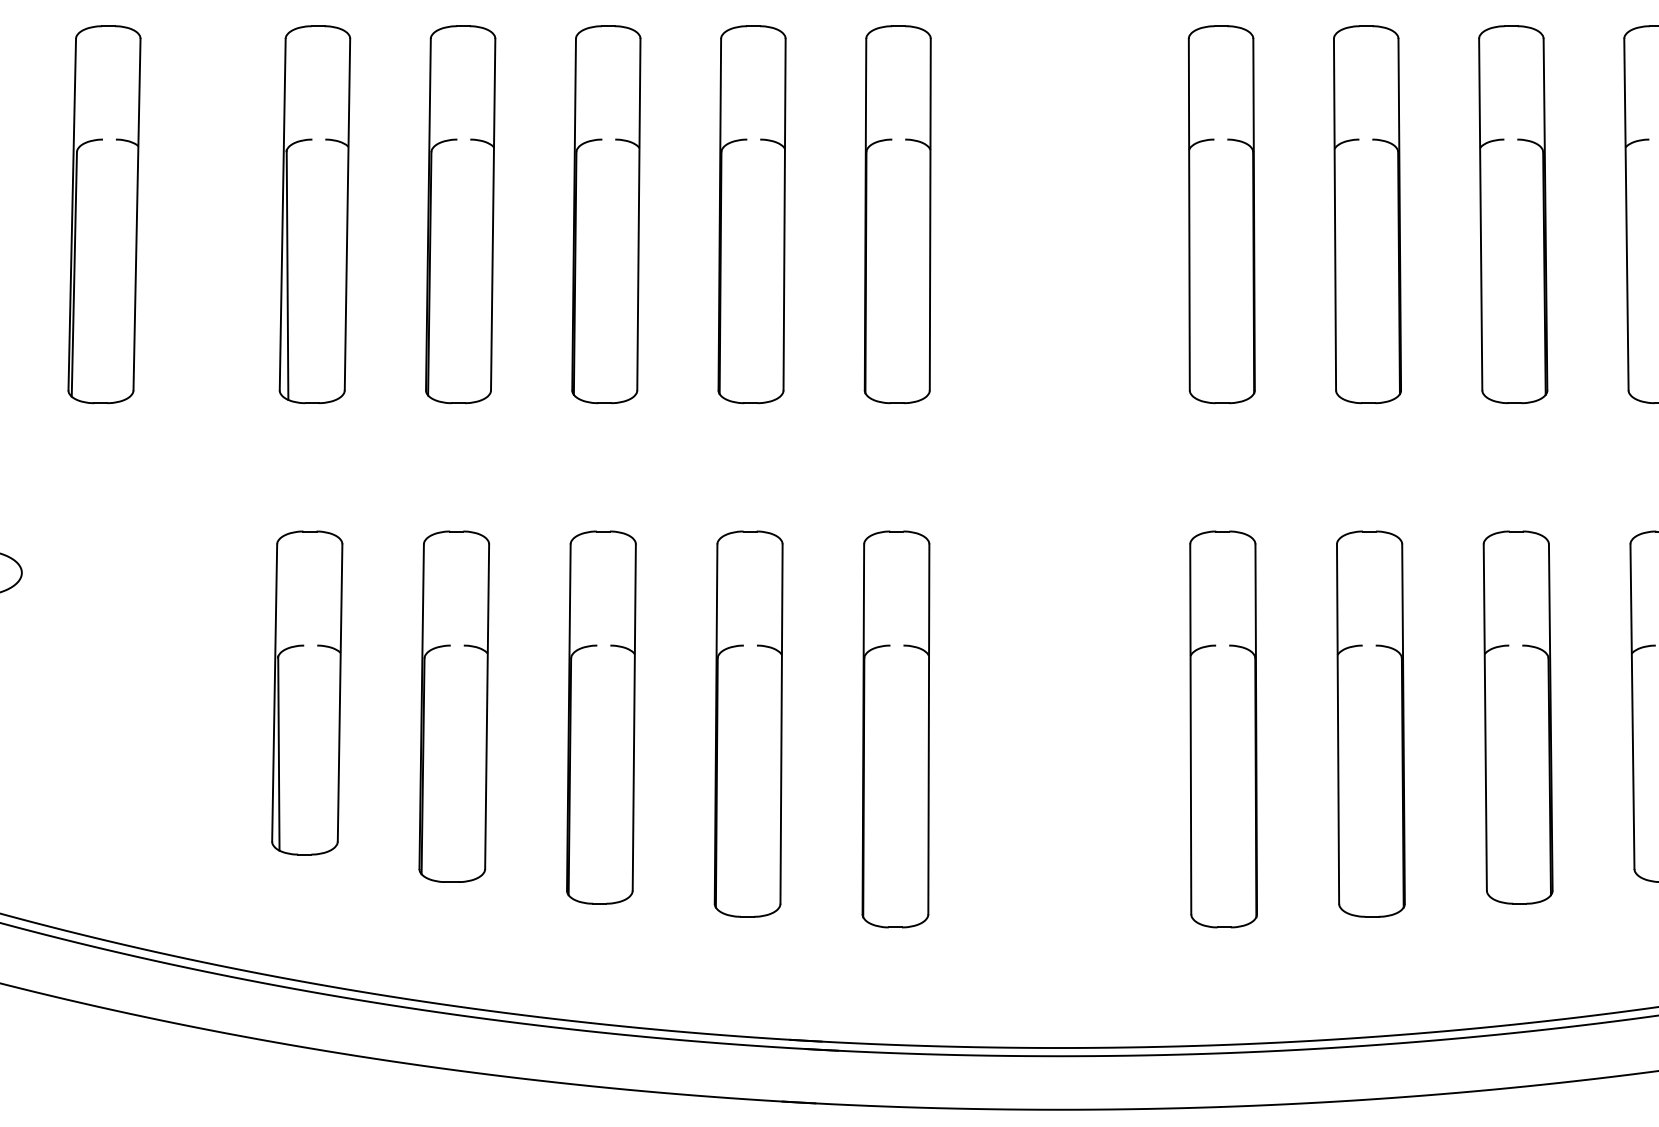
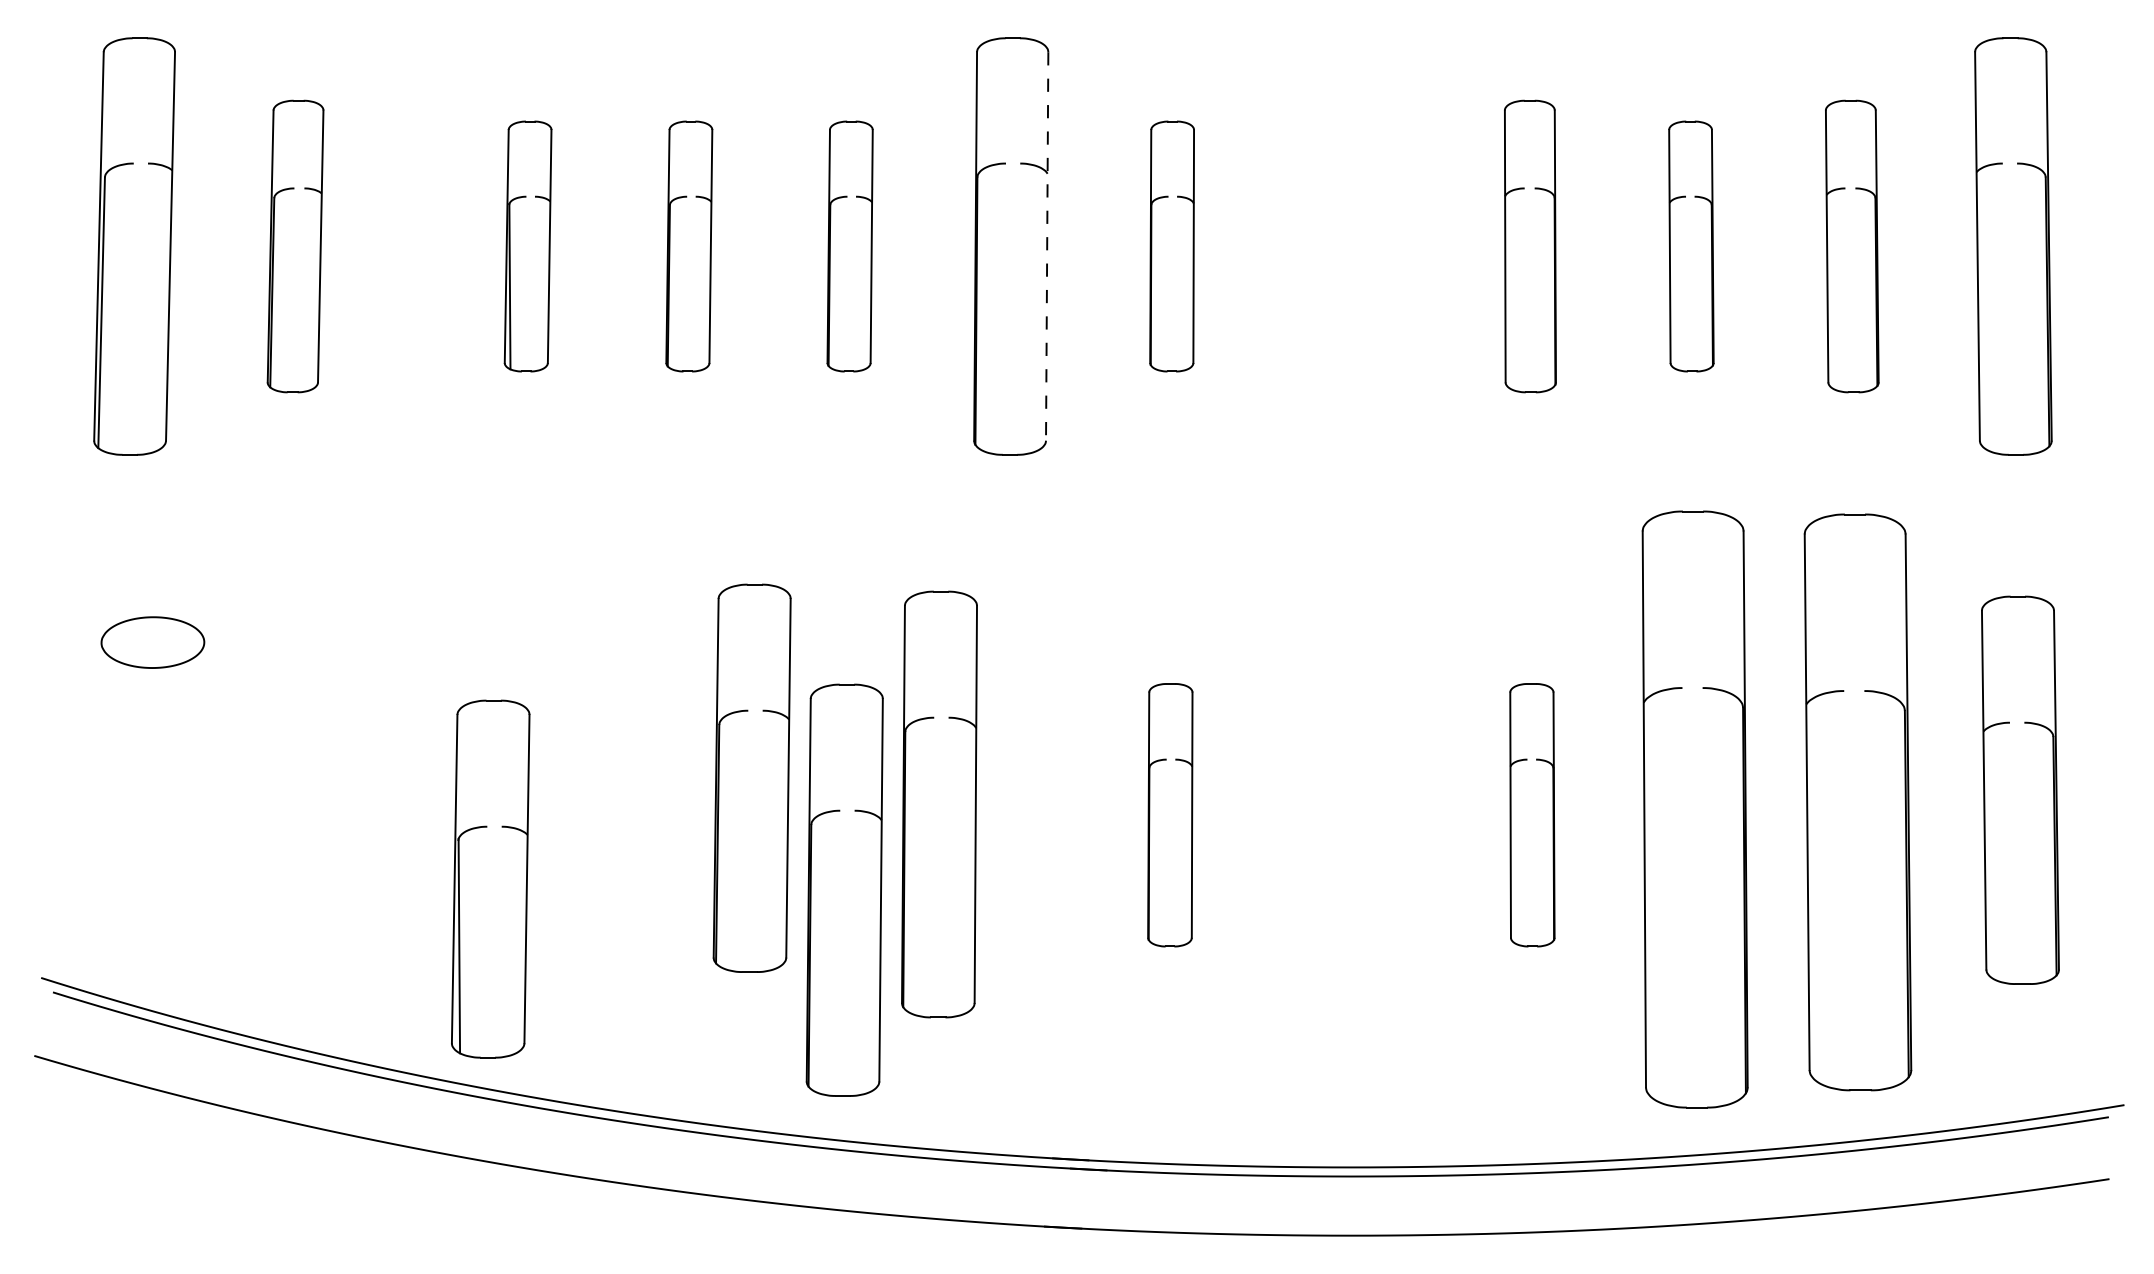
part: (104, 214) -> (295, 246), size x0.7
part: (314, 214) -> (527, 246), size x0.6
part: (460, 214) -> (689, 246), size x0.6
part: (605, 214) -> (849, 246), size x0.6
line: (784, 214) -> (1047, 246), solid -> dashed
part: (897, 214) -> (1171, 246), size x0.6
part: (1221, 214) -> (1530, 246), size x0.7
part: (1367, 214) -> (1691, 246), size x0.6
part: (1512, 214) -> (1851, 246), size x0.7
part: (307, 692) -> (490, 878), moved
part: (453, 706) -> (751, 777), moved
part: (601, 716) -> (844, 889), moved
part: (1517, 716) -> (1857, 801), size x1.4
part: (748, 724) -> (939, 804), moved
part: (1370, 724) -> (1694, 809), size x1.4
part: (896, 728) -> (1170, 814), size x0.6
part: (1223, 728) -> (1532, 814), size x0.6

